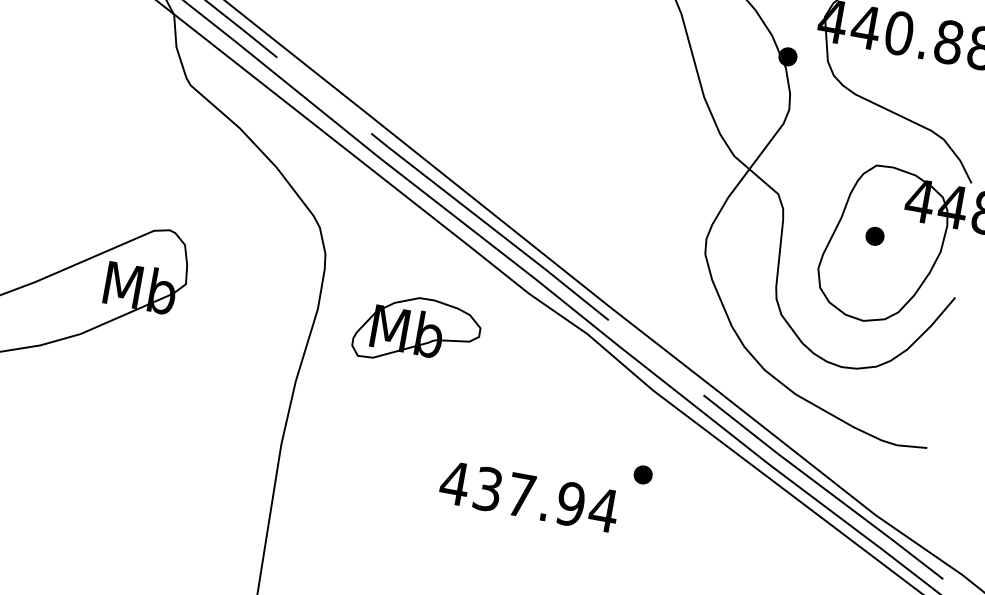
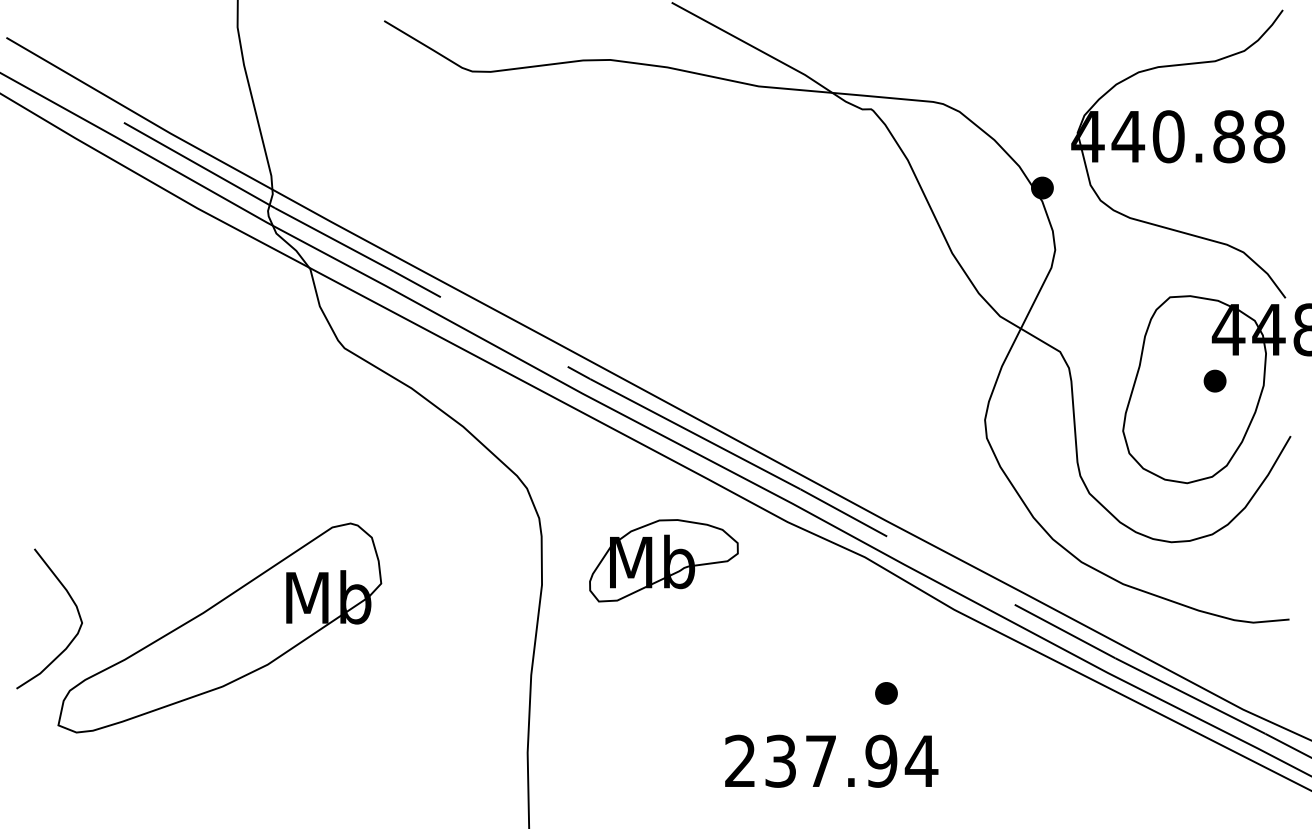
part: (874, 235) -> (1214, 380), moved
part: (416, 331) -> (663, 560), moved
part: (643, 475) -> (886, 693), moved
text: (455, 482) -> (740, 760), 437.94 -> 237.94

